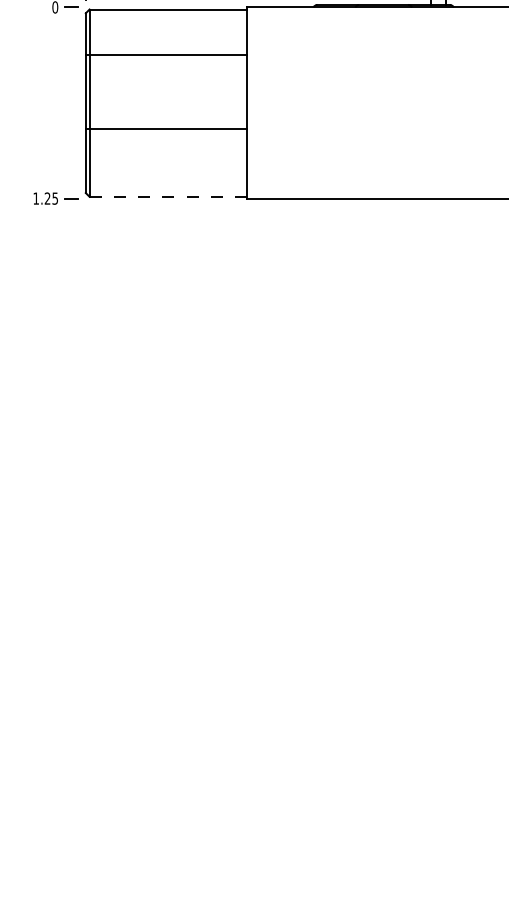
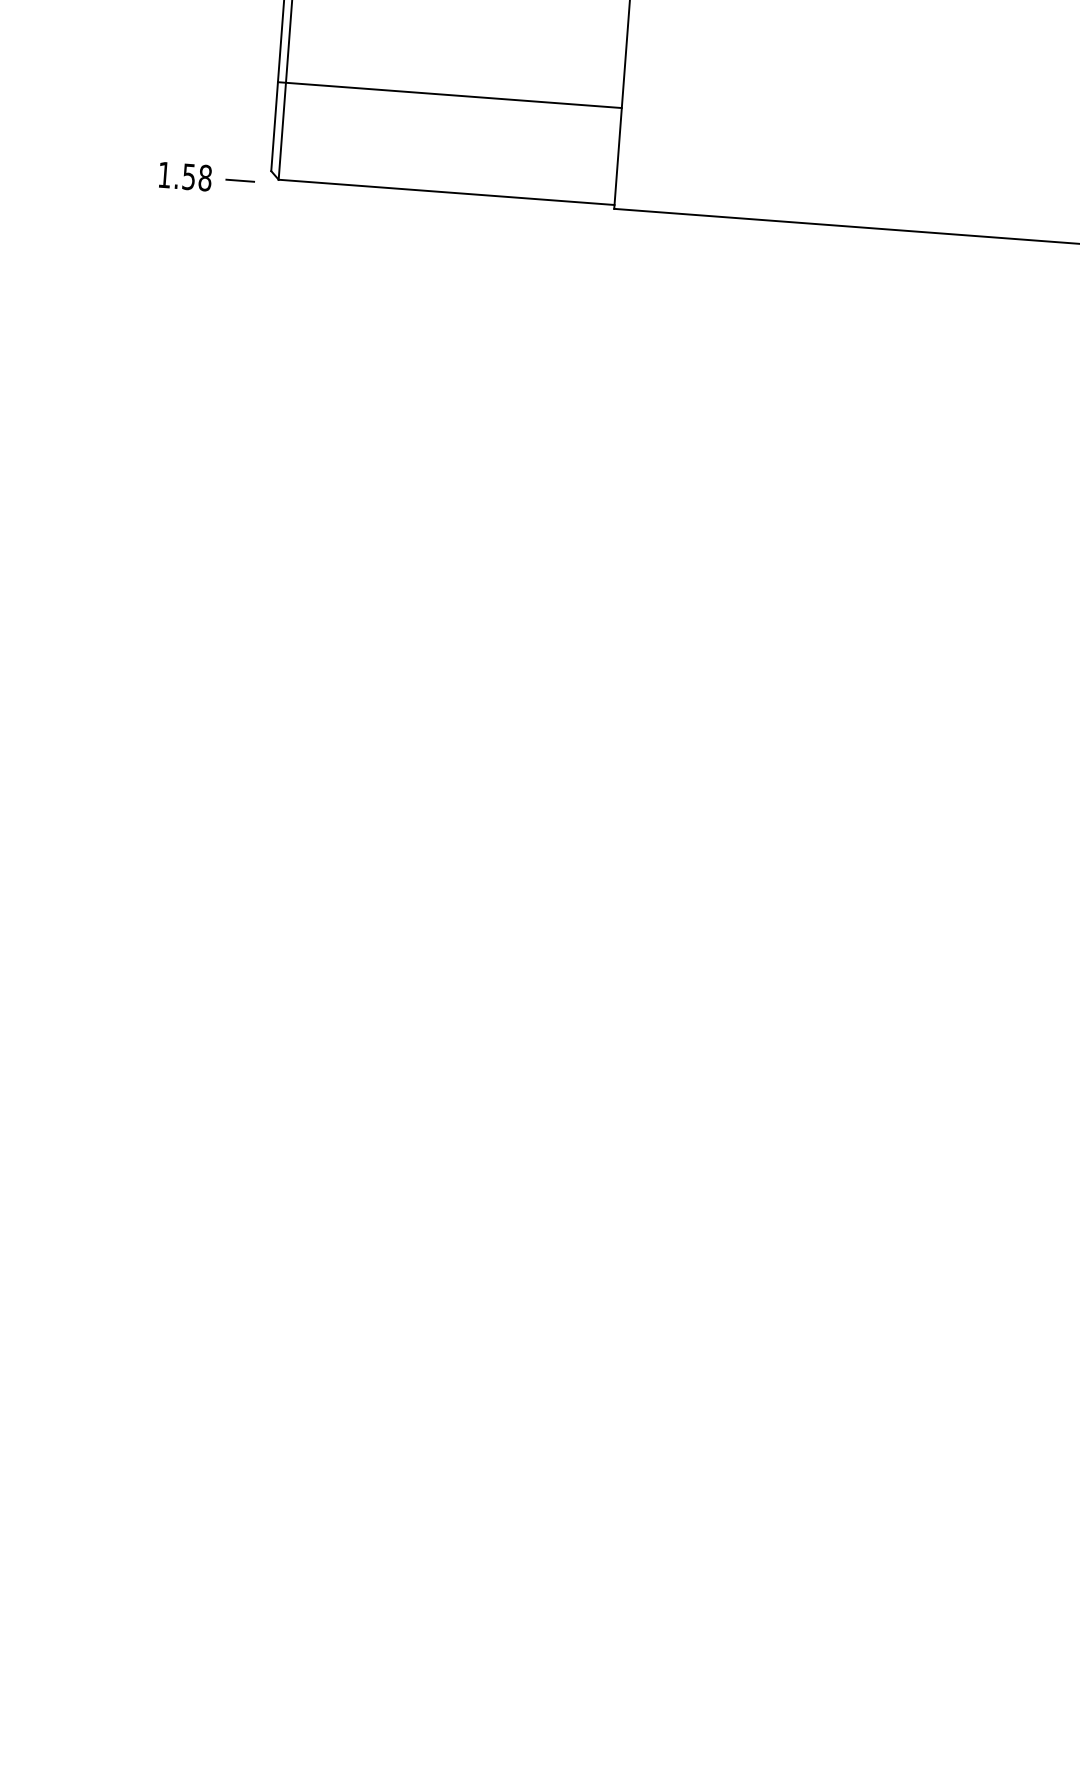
line: (166, 129) -> (449, 95), moved
line: (168, 196) -> (446, 191), dashed -> solid
text: (51, 198) -> (197, 177), 1.25 -> 1.58

